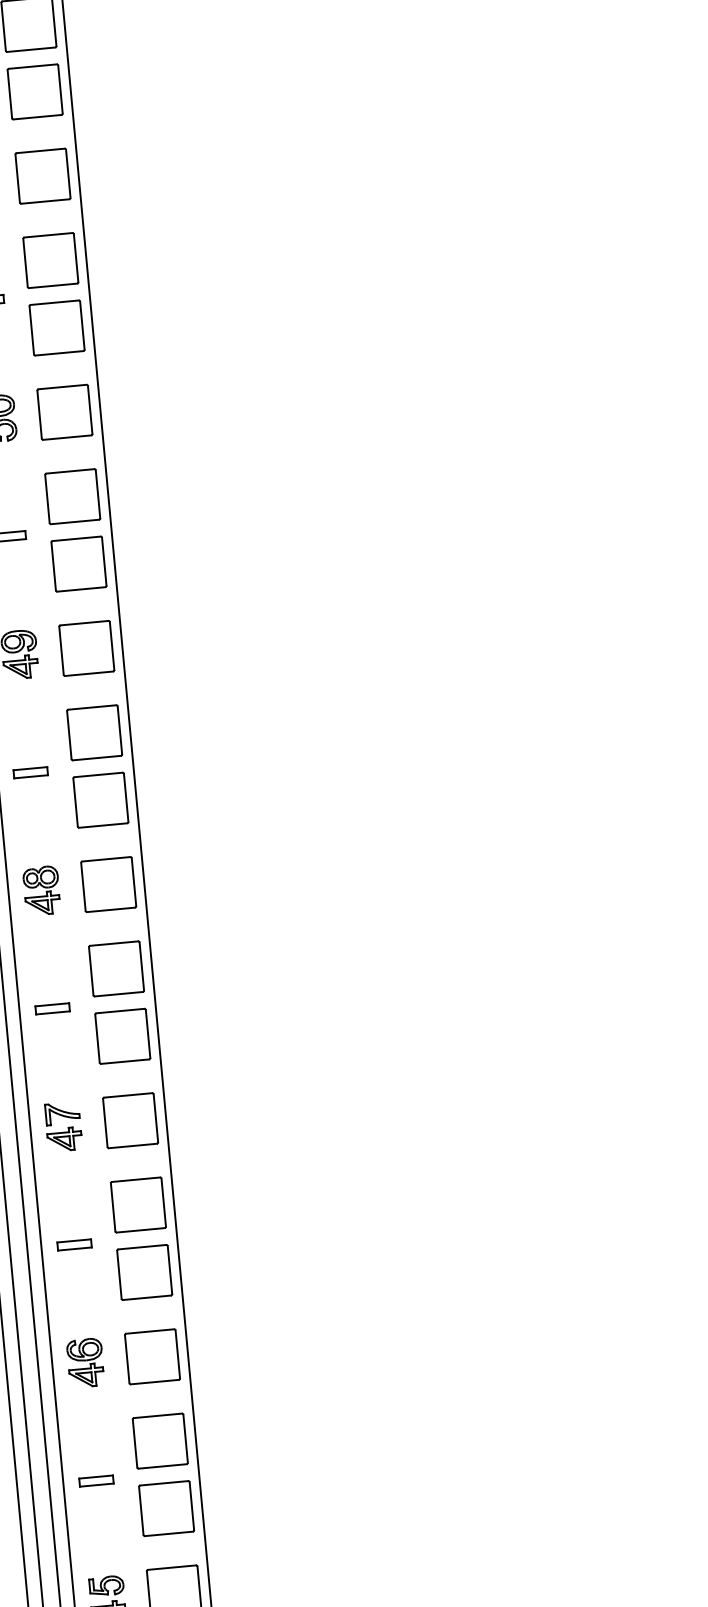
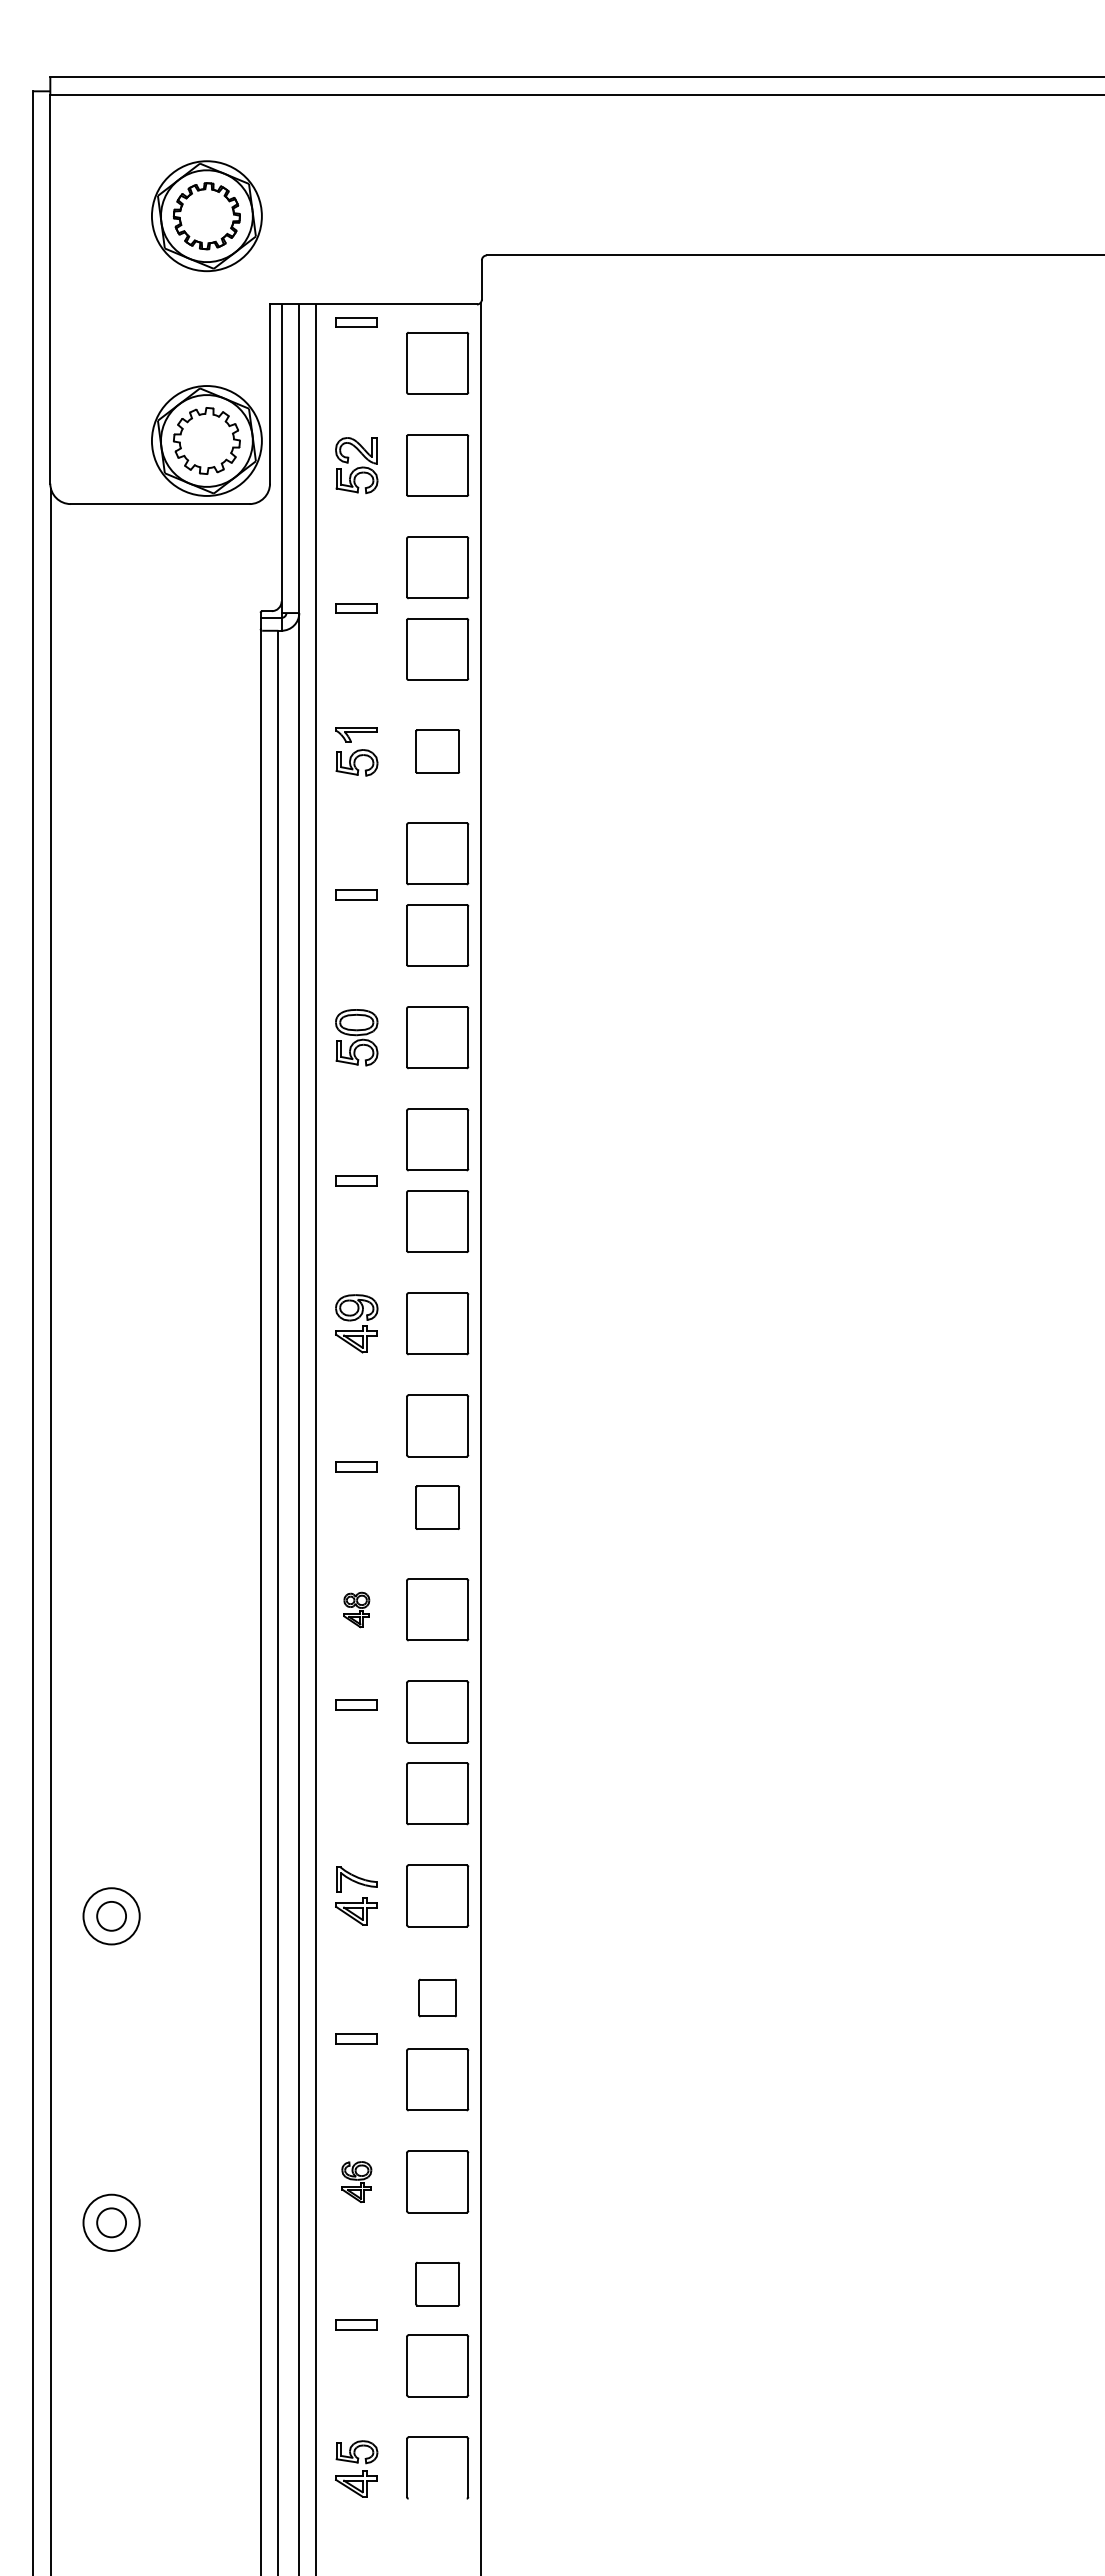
part: (42, 176) -> (437, 751), size x0.7
part: (100, 800) -> (437, 1507), size x0.7
part: (41, 890) -> (356, 1609), size x0.6
part: (52, 1008) -> (356, 1704), moved
part: (138, 1204) -> (437, 1997), size x0.6
part: (85, 1362) -> (356, 2181), size x0.7
part: (160, 1440) -> (437, 2283), size x0.7

